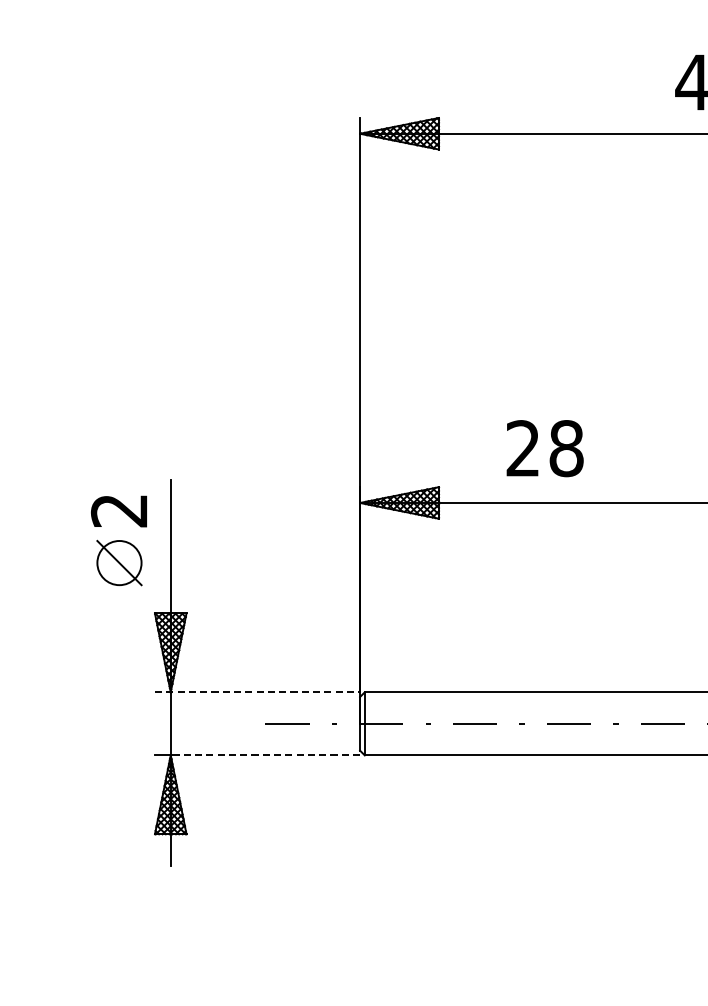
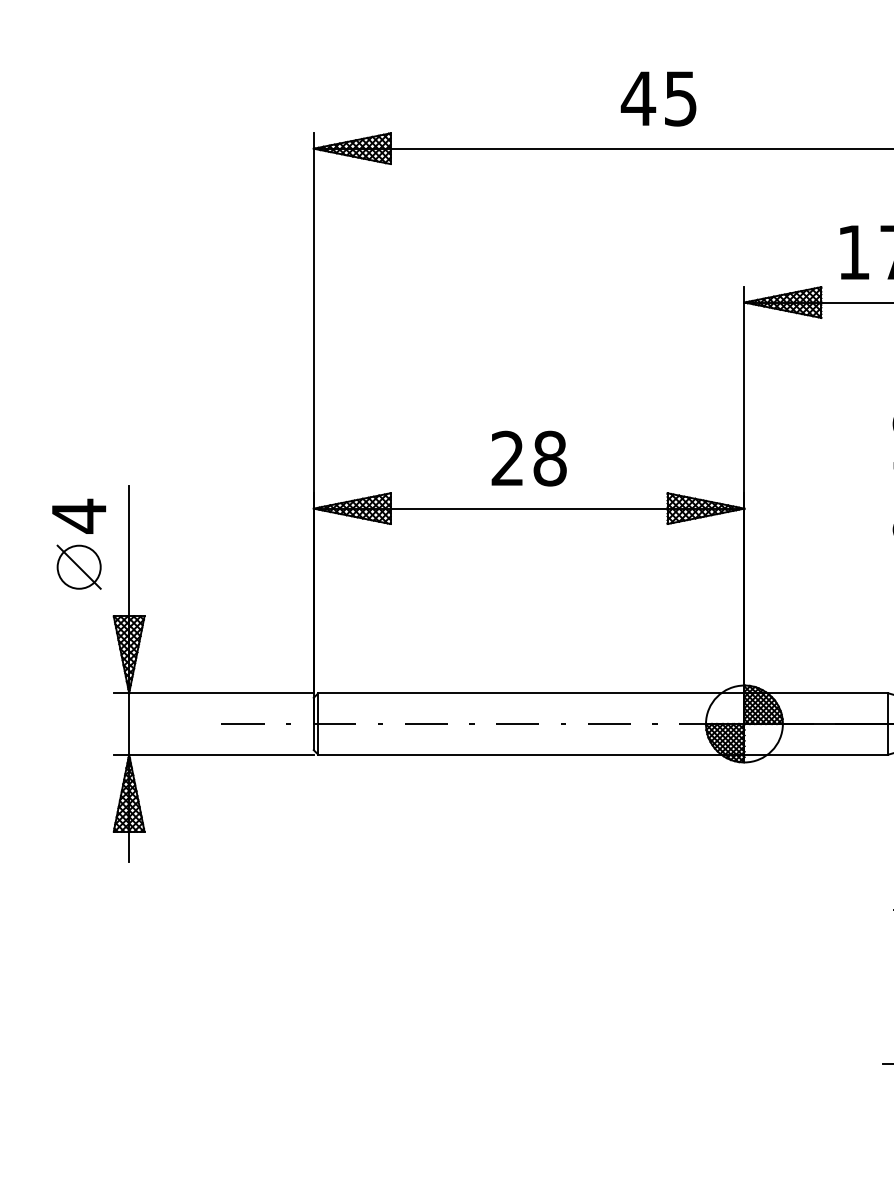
text: (544, 448) -> (528, 458), moved
text: (118, 509) -> (78, 515), 2 -> 4
line: (257, 692) -> (213, 693), dashed -> solid
line: (264, 755) -> (220, 754), dashed -> solid

